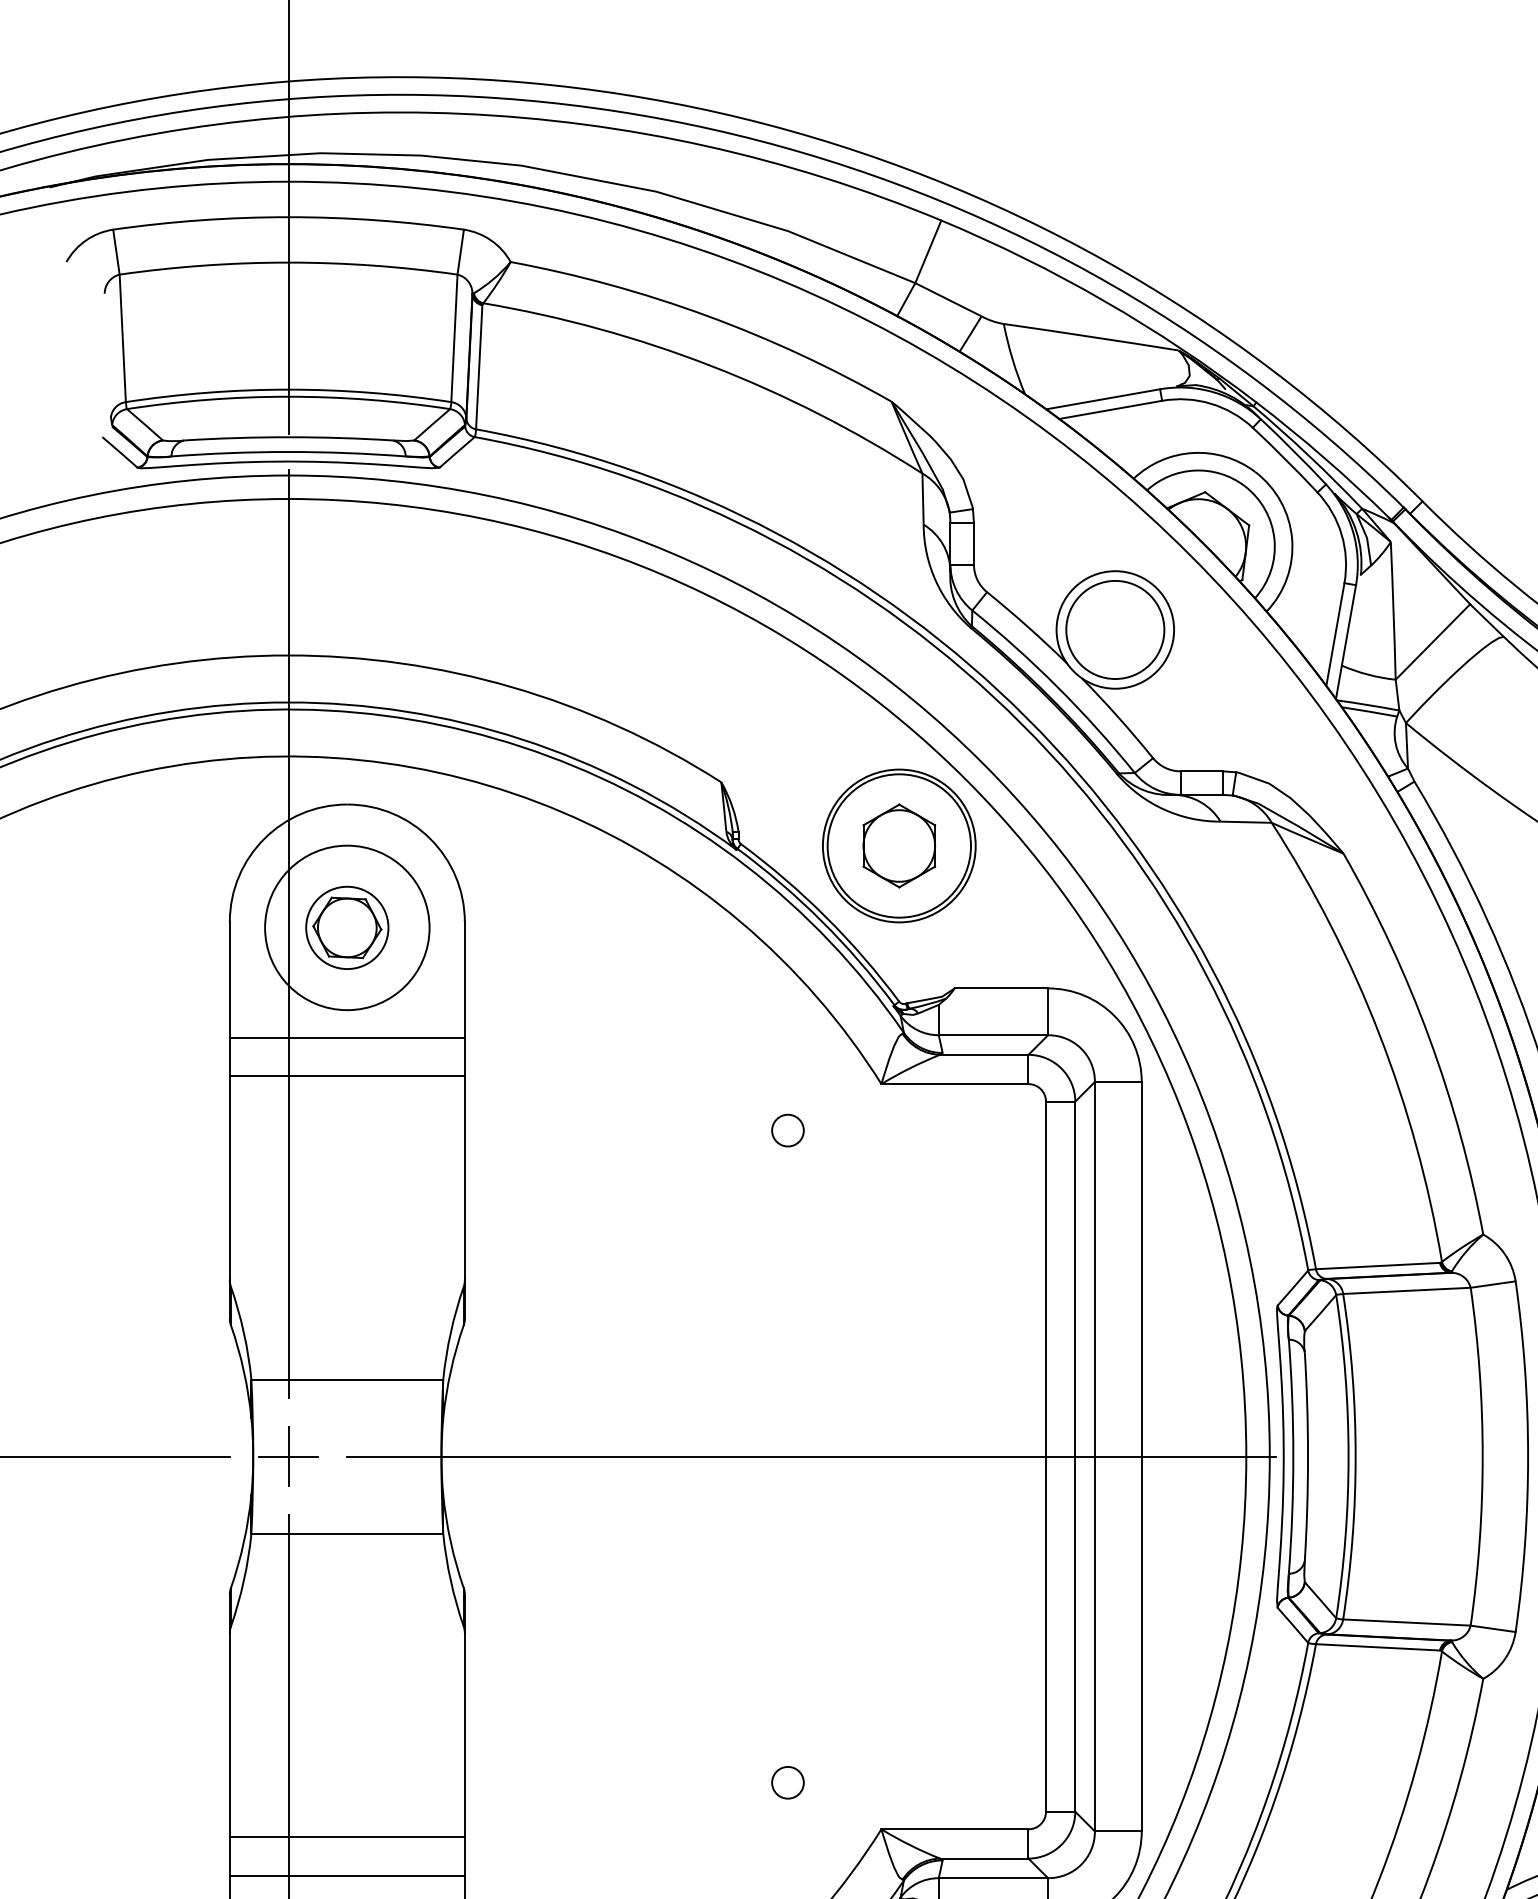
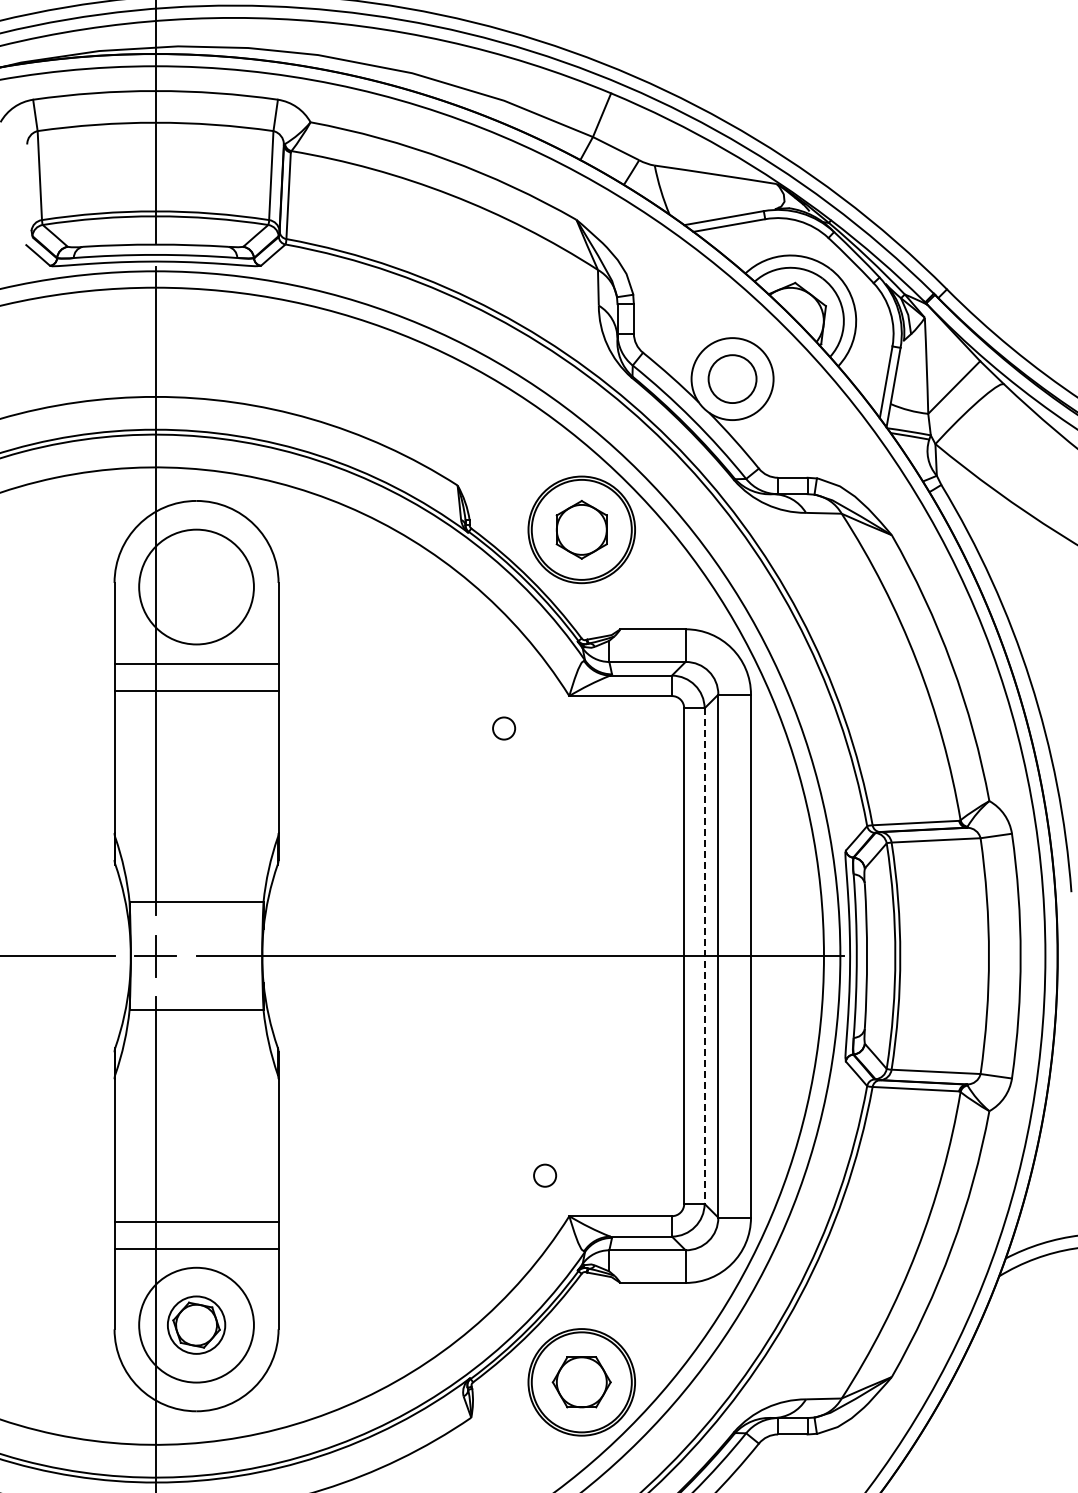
circle: (1115, 629) -> (732, 378), size x0.7
part: (347, 927) -> (196, 586), removed
line: (1075, 1457) -> (704, 956), solid -> dashed
circle: (788, 1782) -> (545, 1175), moved

